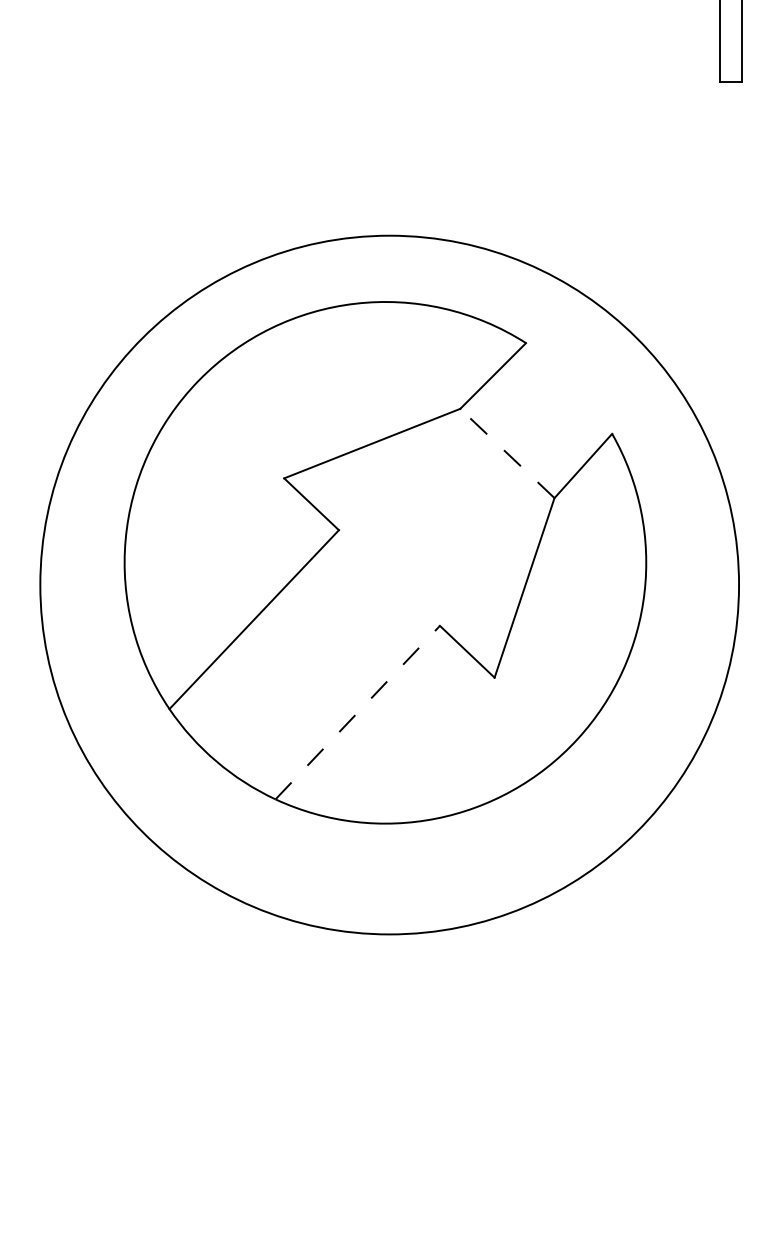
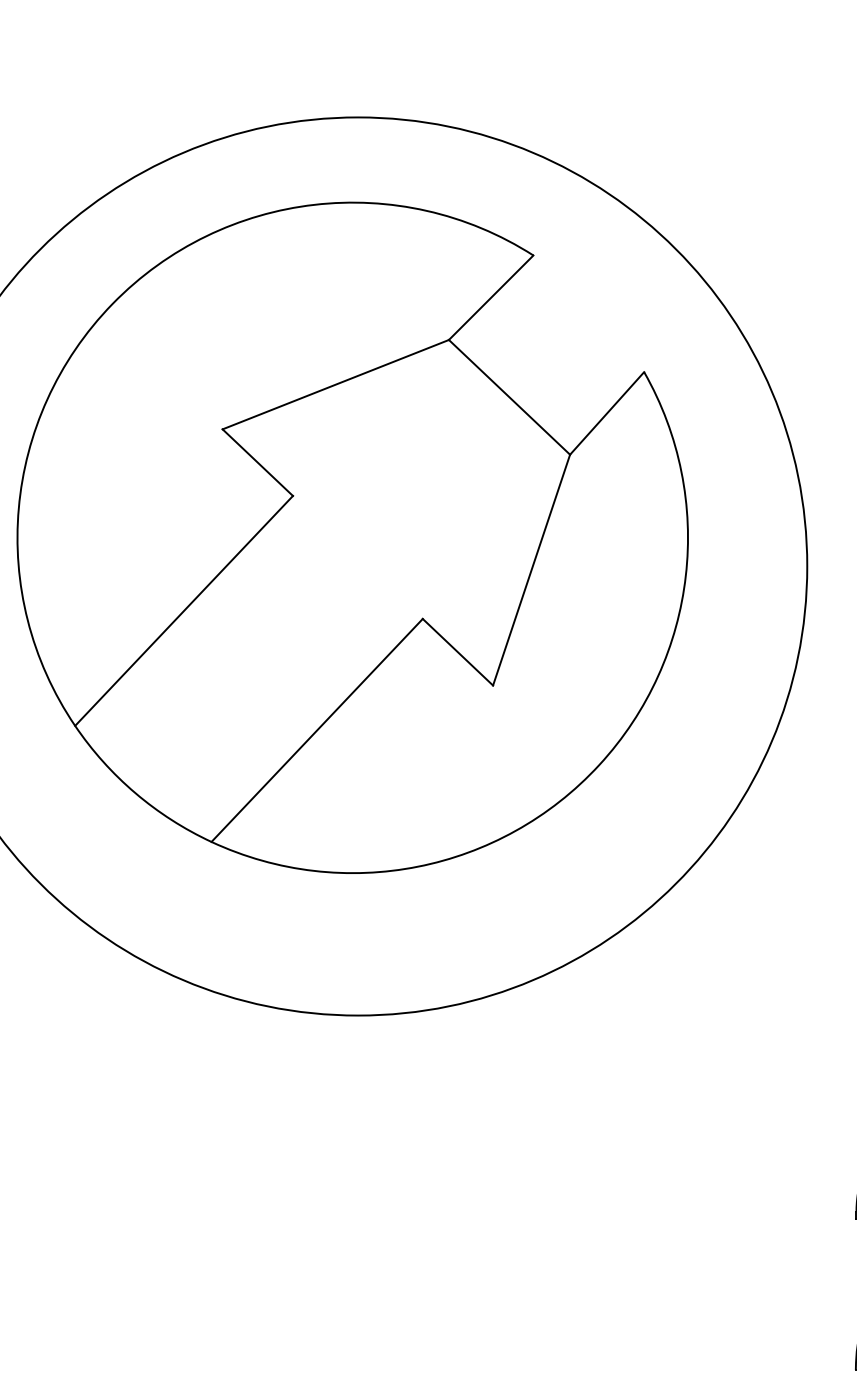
line: (507, 453) -> (509, 397), dashed -> solid
line: (358, 712) -> (318, 730), dashed -> solid

